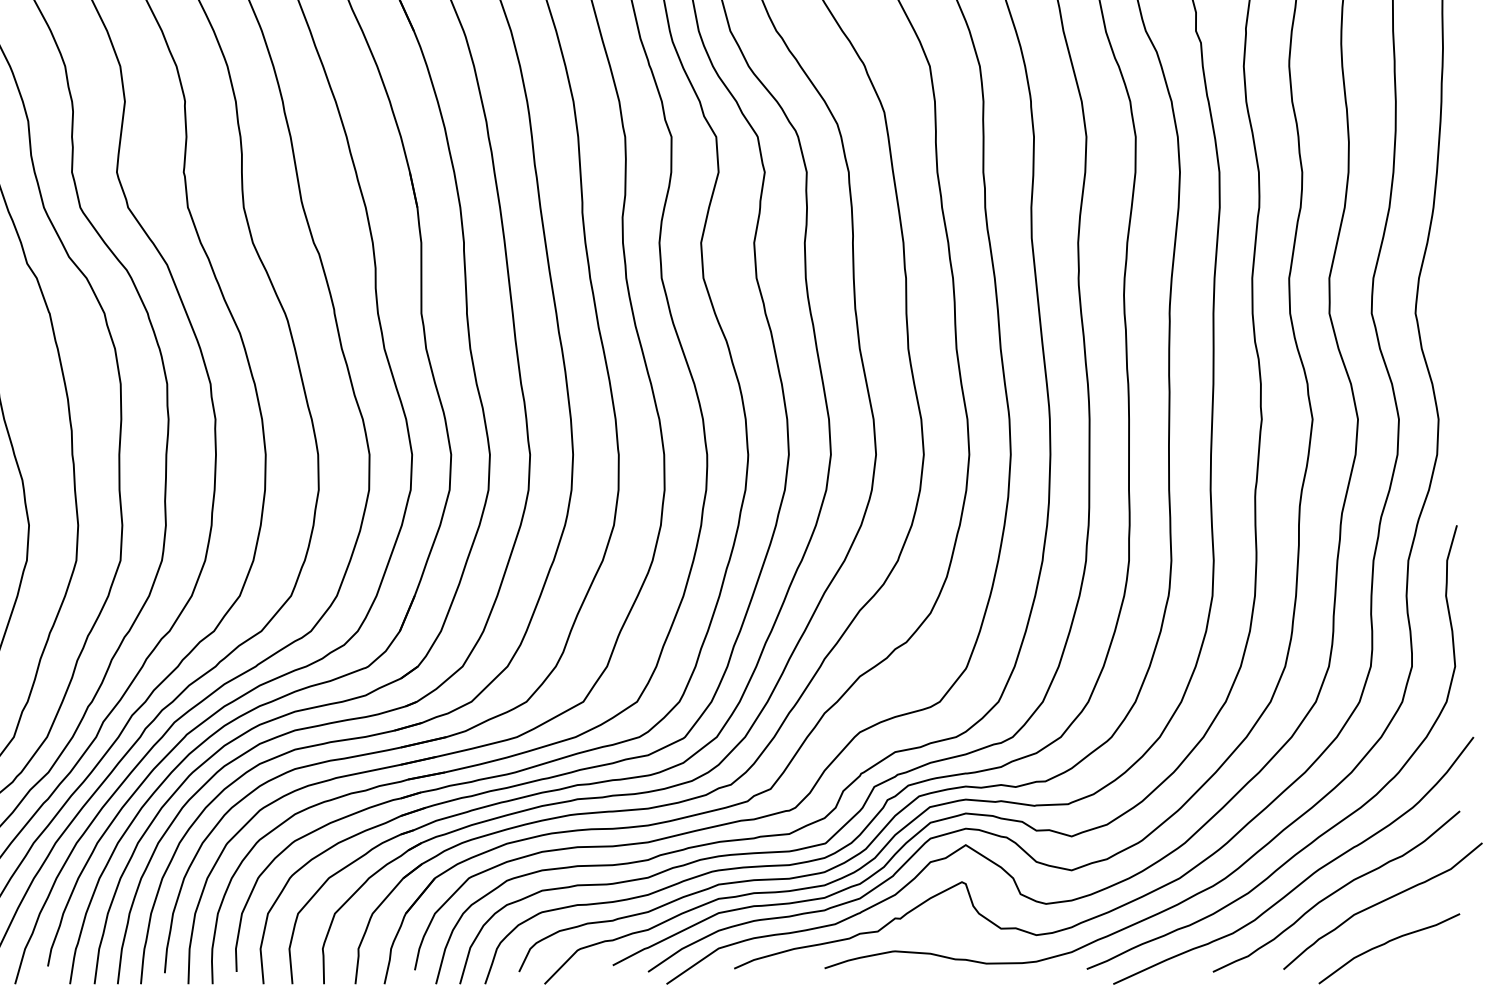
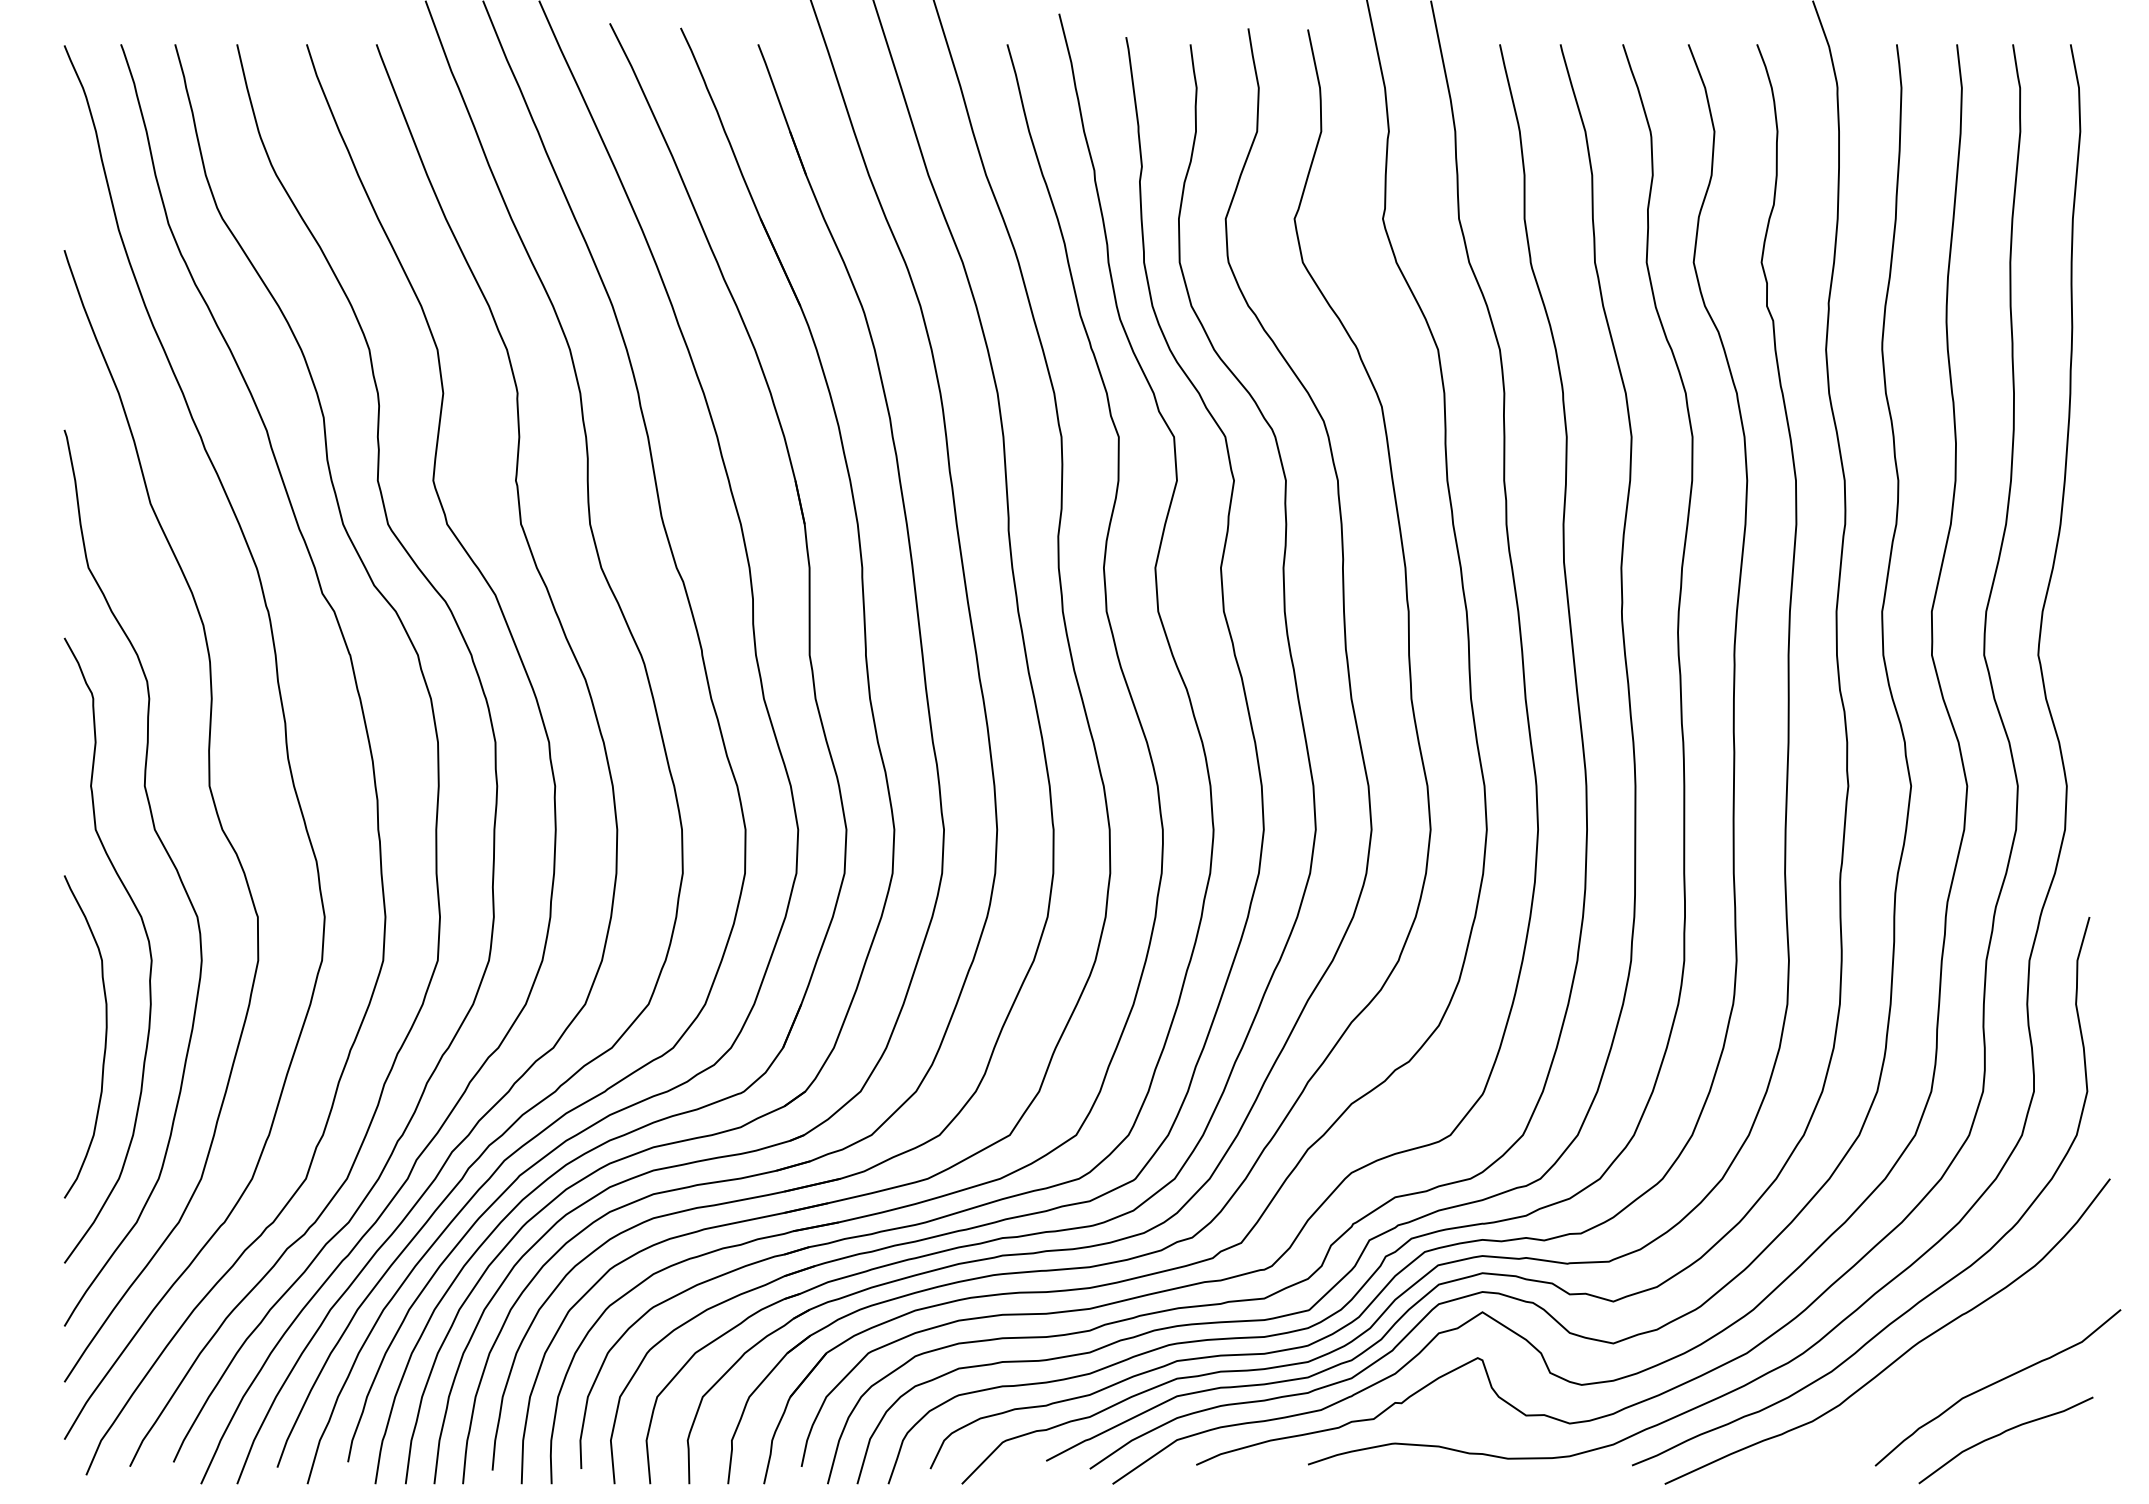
curve: (1336, 891) -> (1940, 1369), removed

